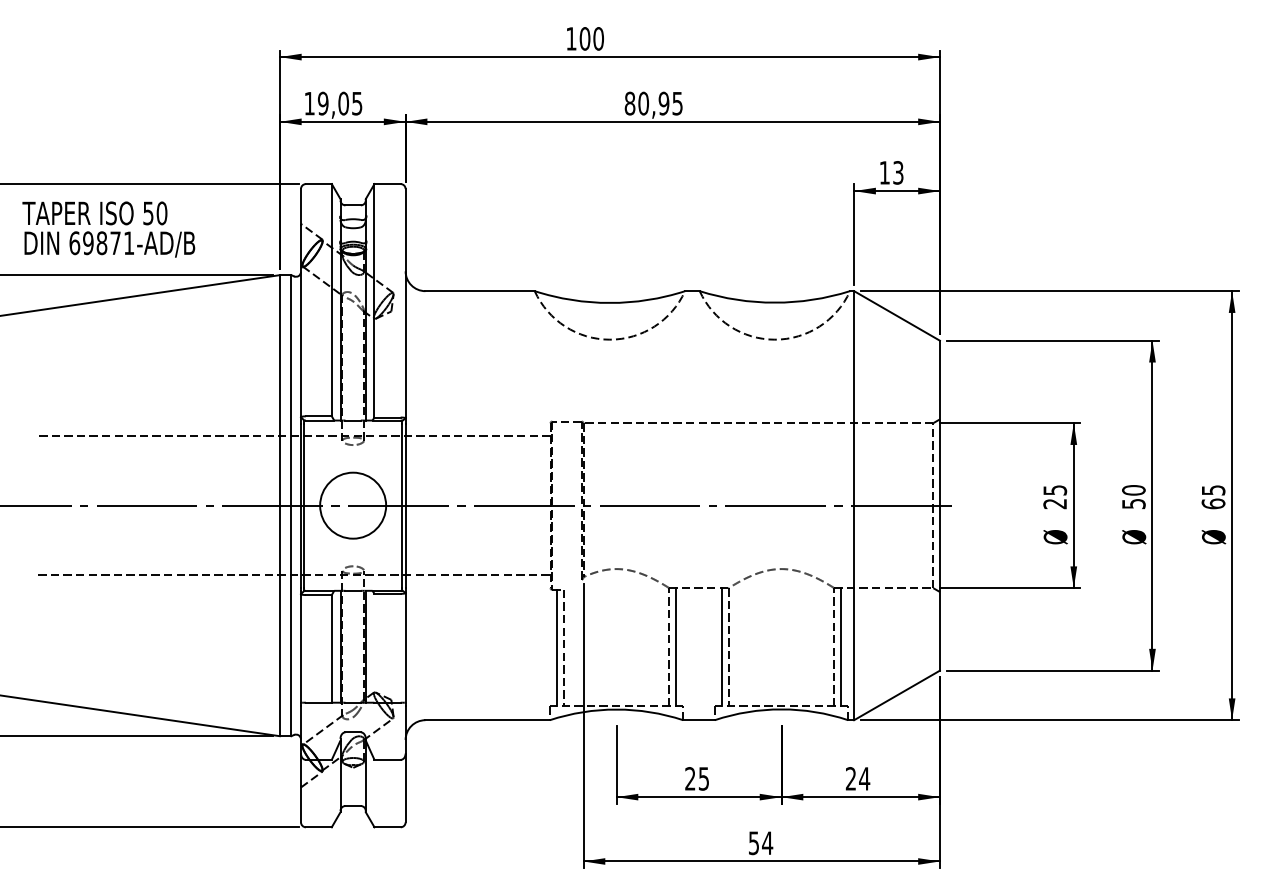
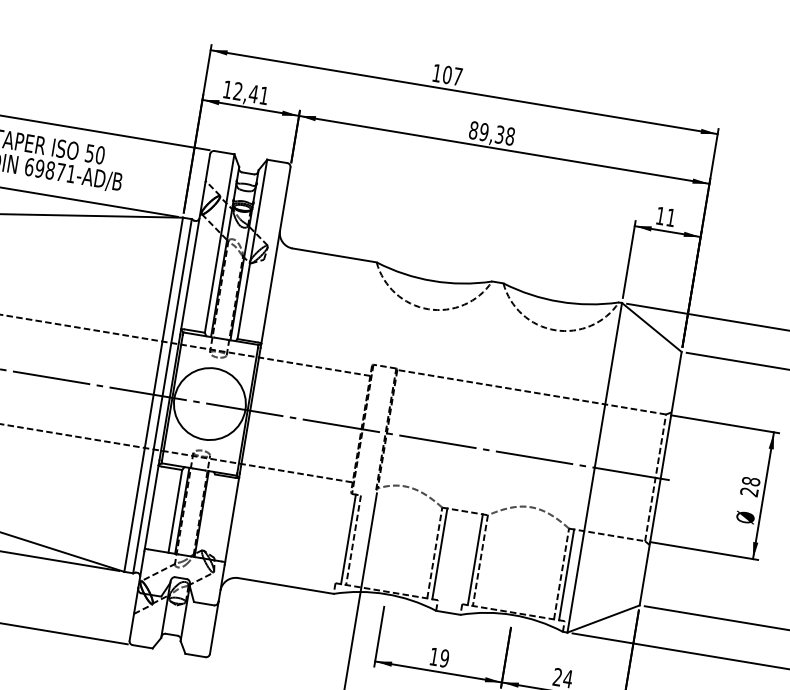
text: (598, 38) -> (457, 76), 100 -> 107
text: (339, 103) -> (250, 93), 19,05 -> 12,41
text: (660, 103) -> (497, 134), 80,95 -> 89,38
text: (898, 172) -> (671, 217), 13 -> 11
text: (1055, 490) -> (751, 481), 25 -> 28
circle: (353, 505) -> (210, 403), size x1.4
text: (697, 778) -> (439, 657), 25 -> 19

